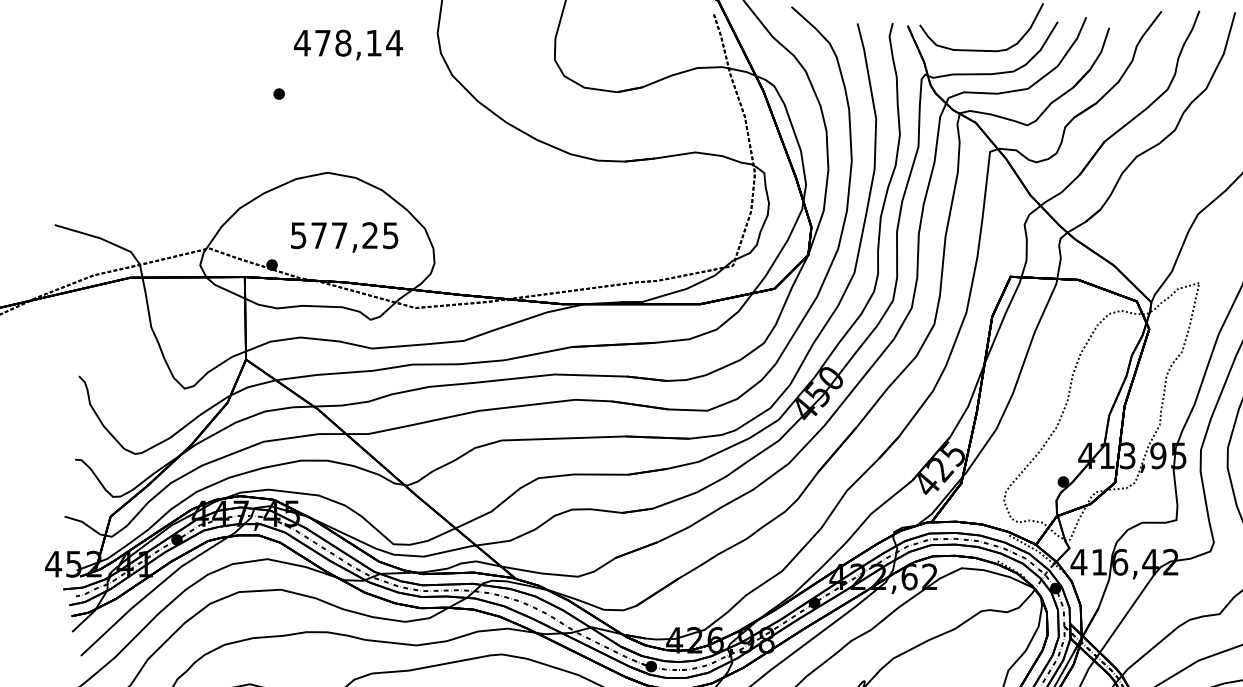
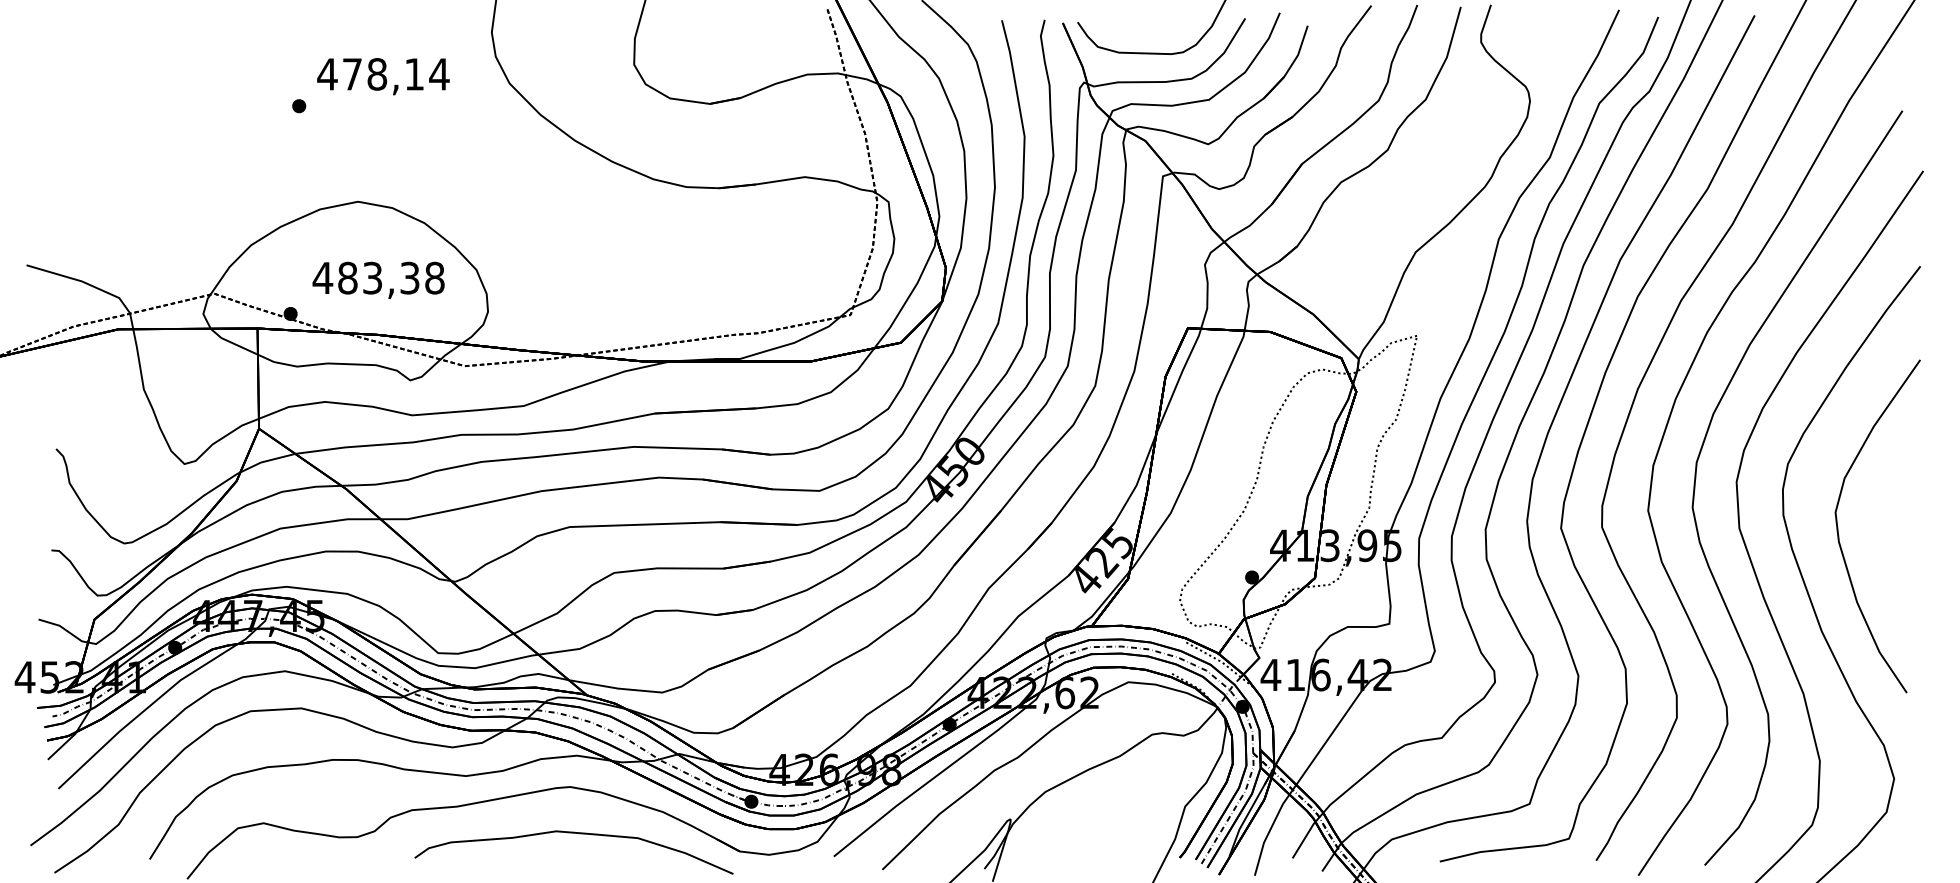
text: (348, 44) -> (383, 76), moved
text: (344, 235) -> (378, 277), 577,25 -> 483,38

